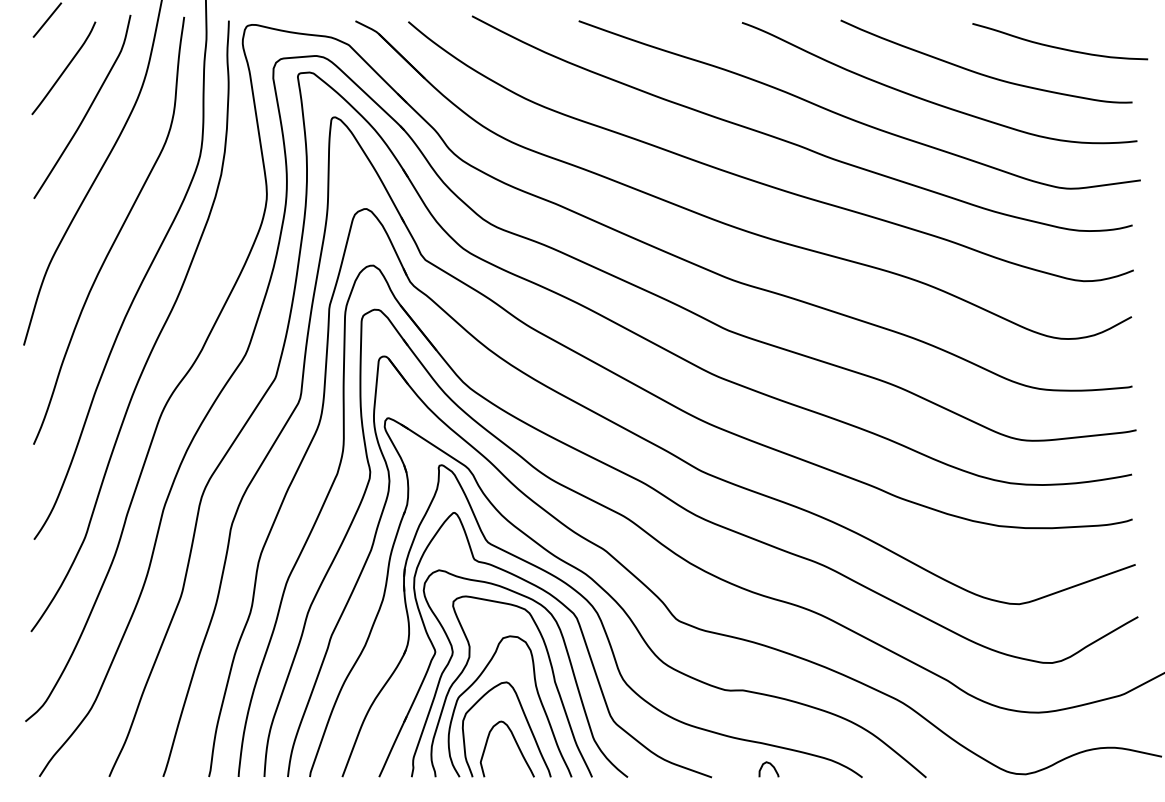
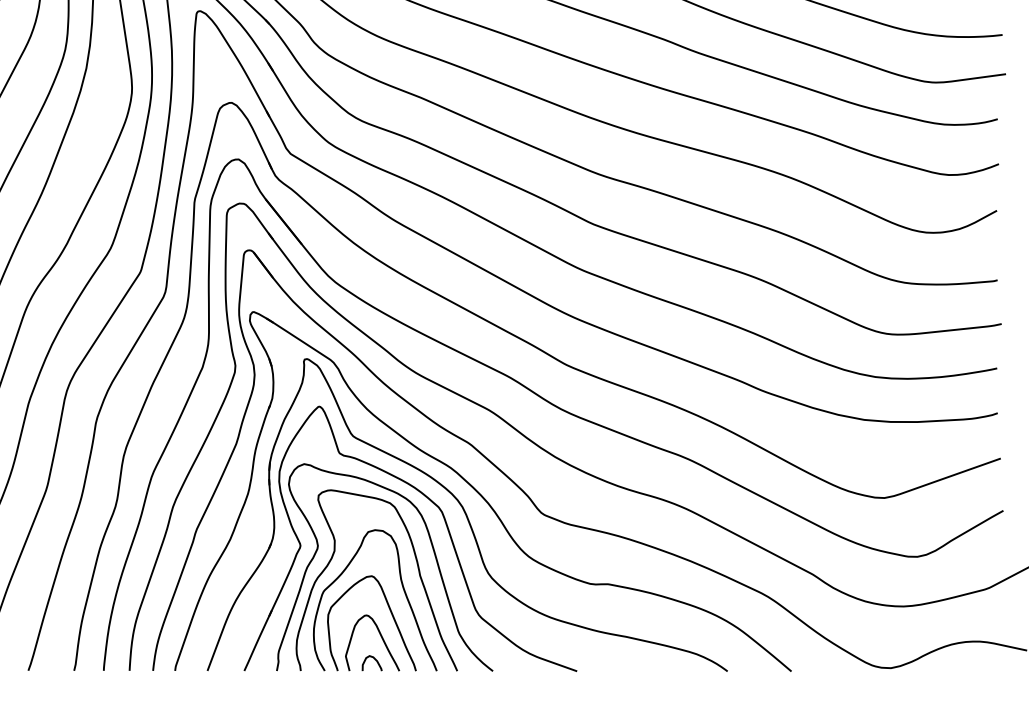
curve: (771, 766) -> (374, 660), moved

